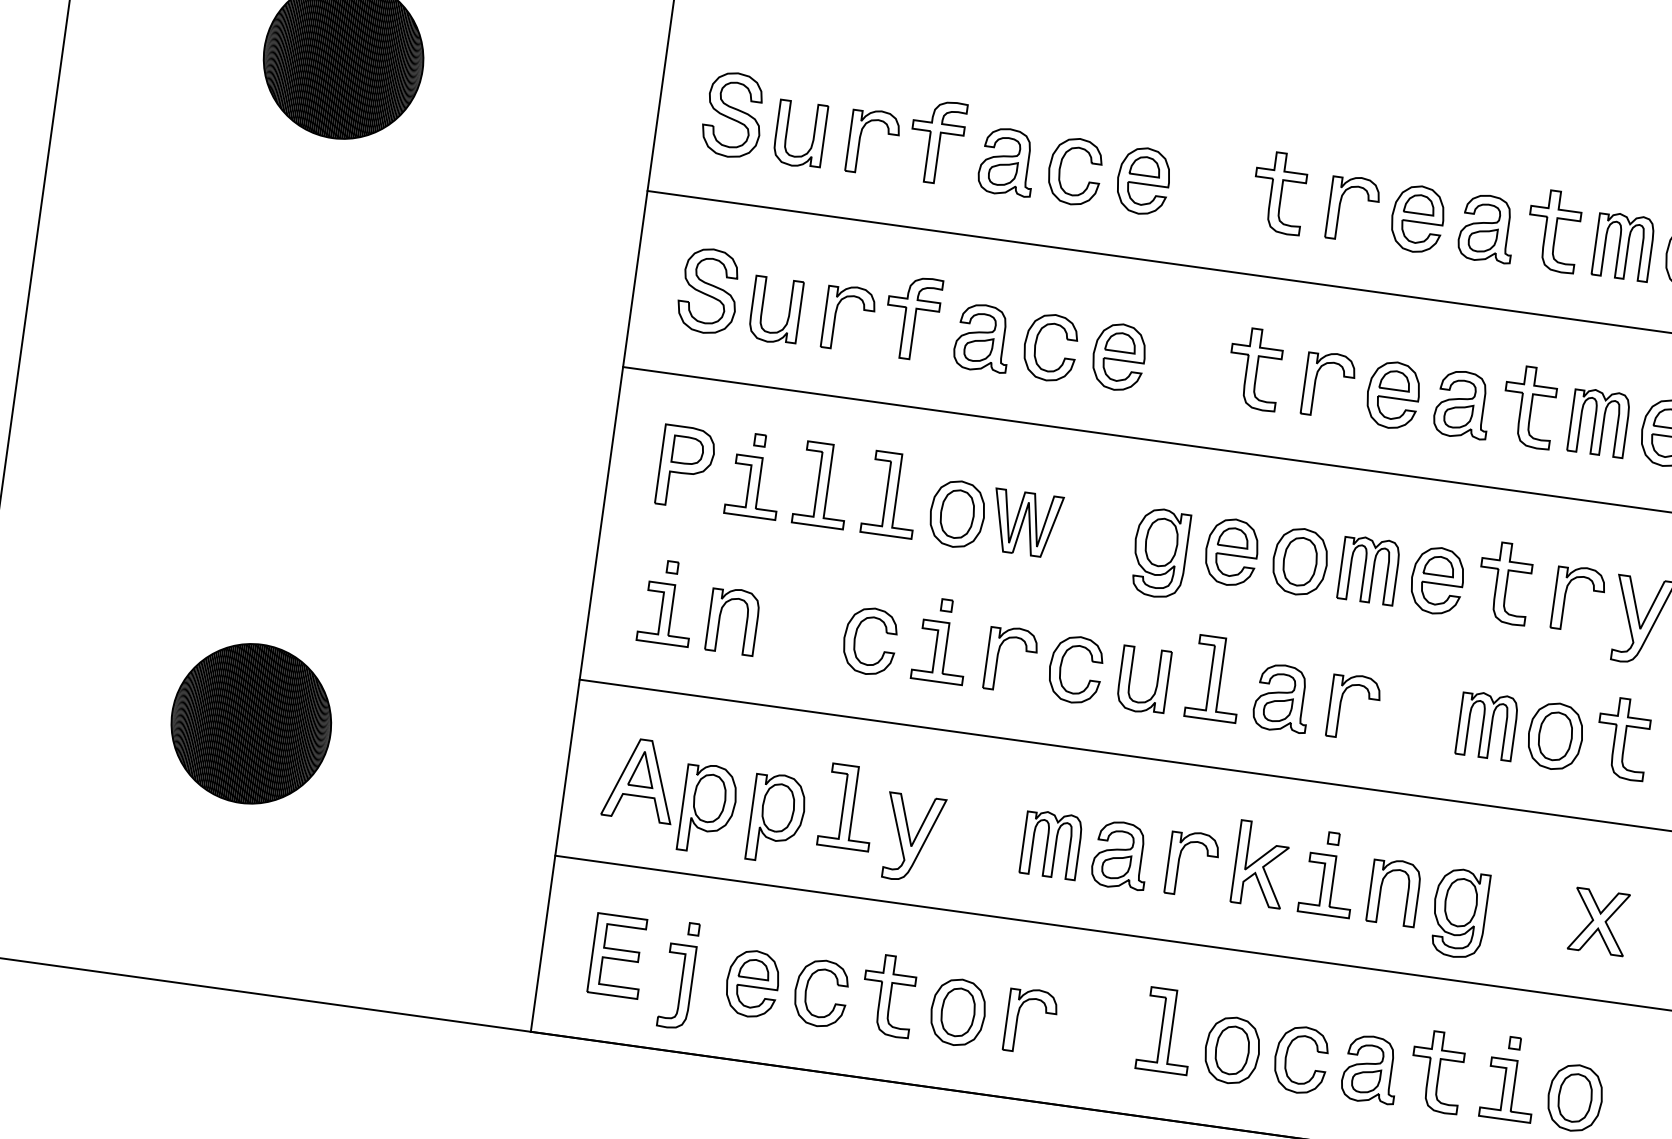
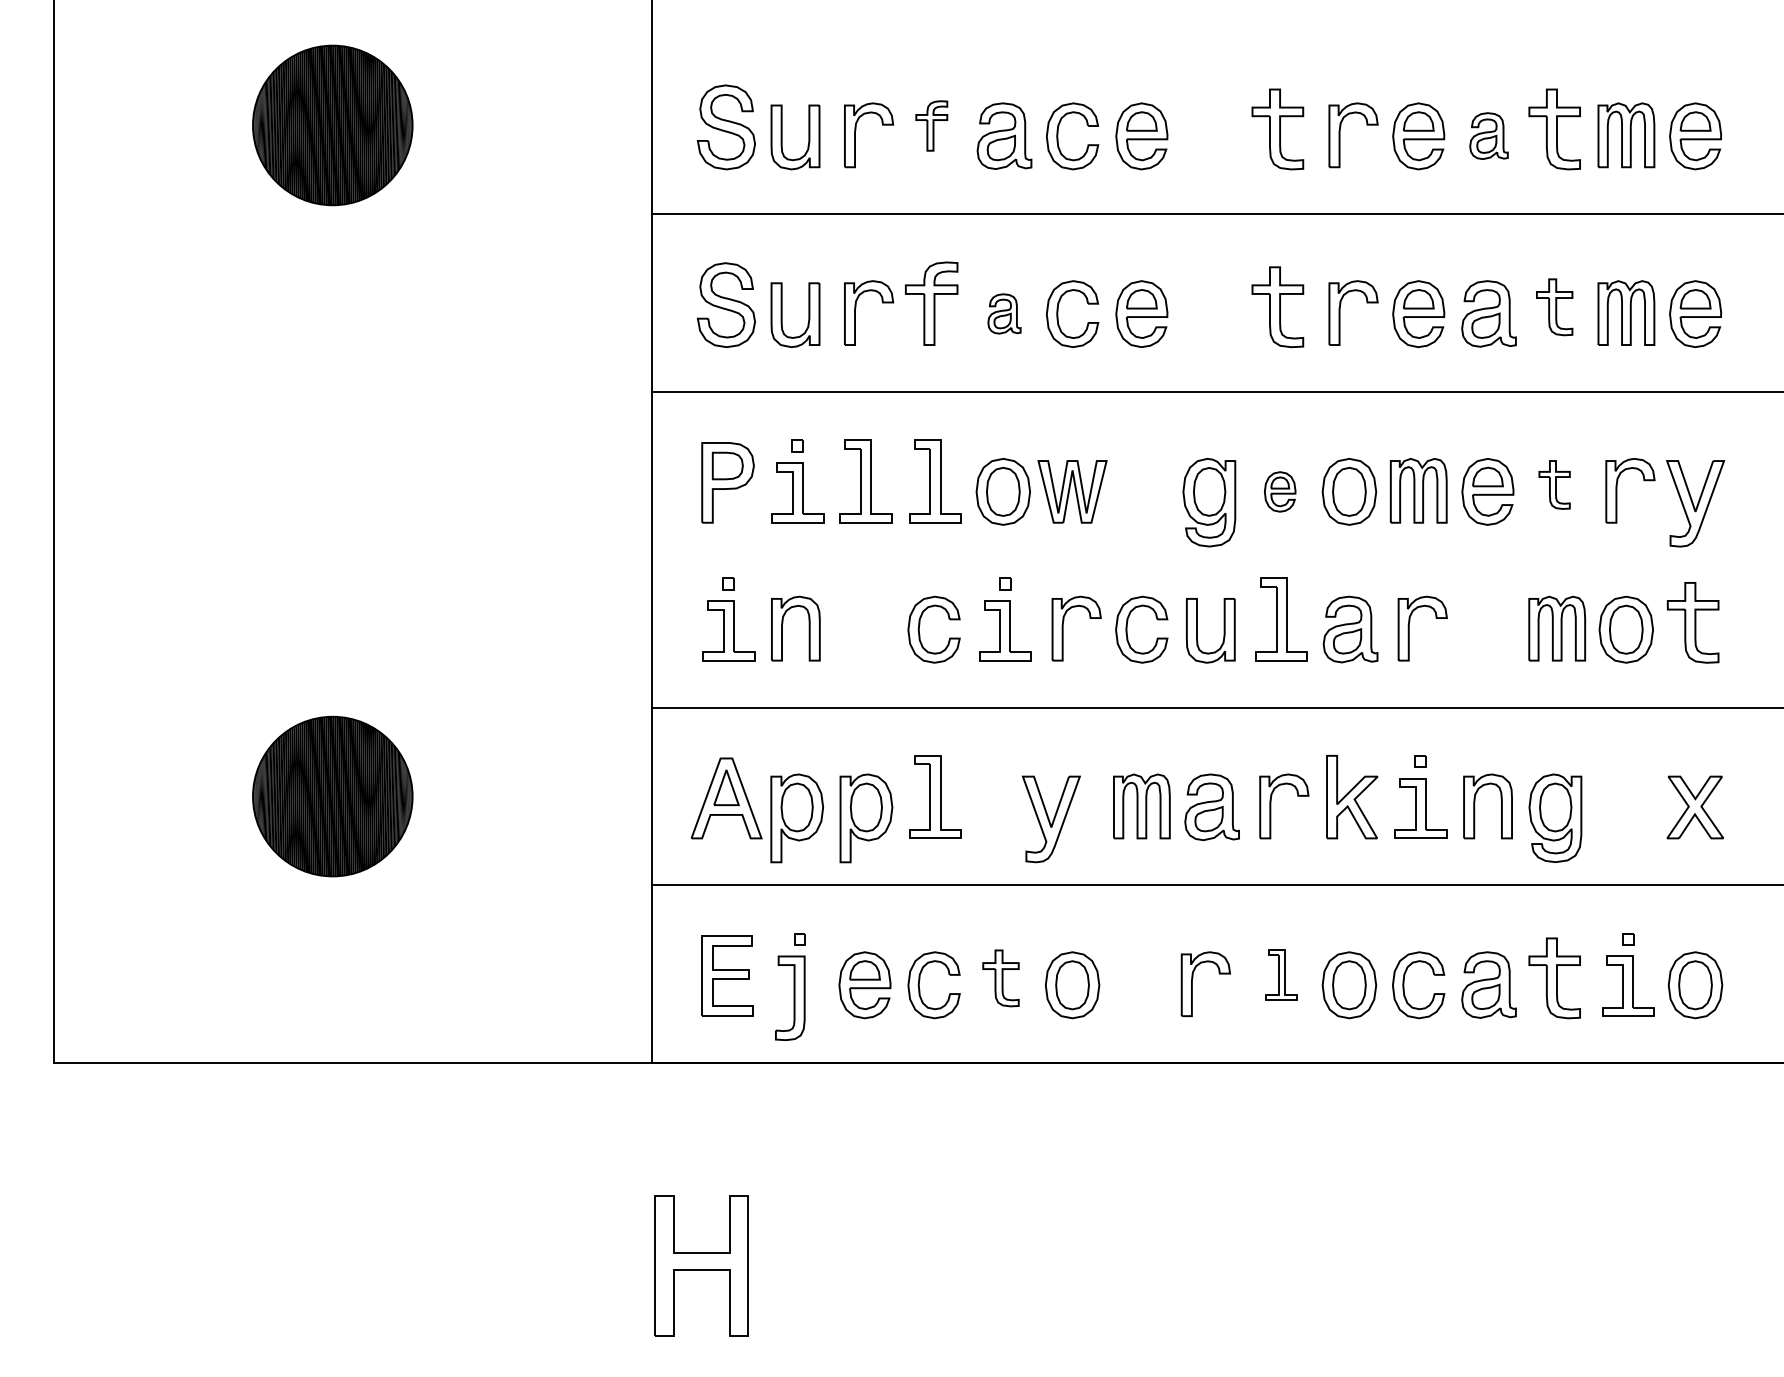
part: (936, 141) -> (931, 125), size x0.6
part: (1486, 227) -> (1488, 135), size x0.7
part: (983, 337) -> (1004, 313), size x0.6
part: (1528, 407) -> (1554, 307), size x0.7
part: (1231, 551) -> (1279, 491), size x0.6
part: (1504, 582) -> (1554, 484), size x0.6
part: (911, 838) -> (1050, 819), moved
part: (887, 995) -> (1000, 978), size x0.7
part: (1019, 1014) -> (1193, 978), moved
part: (1166, 1030) -> (1281, 974), size x0.6

